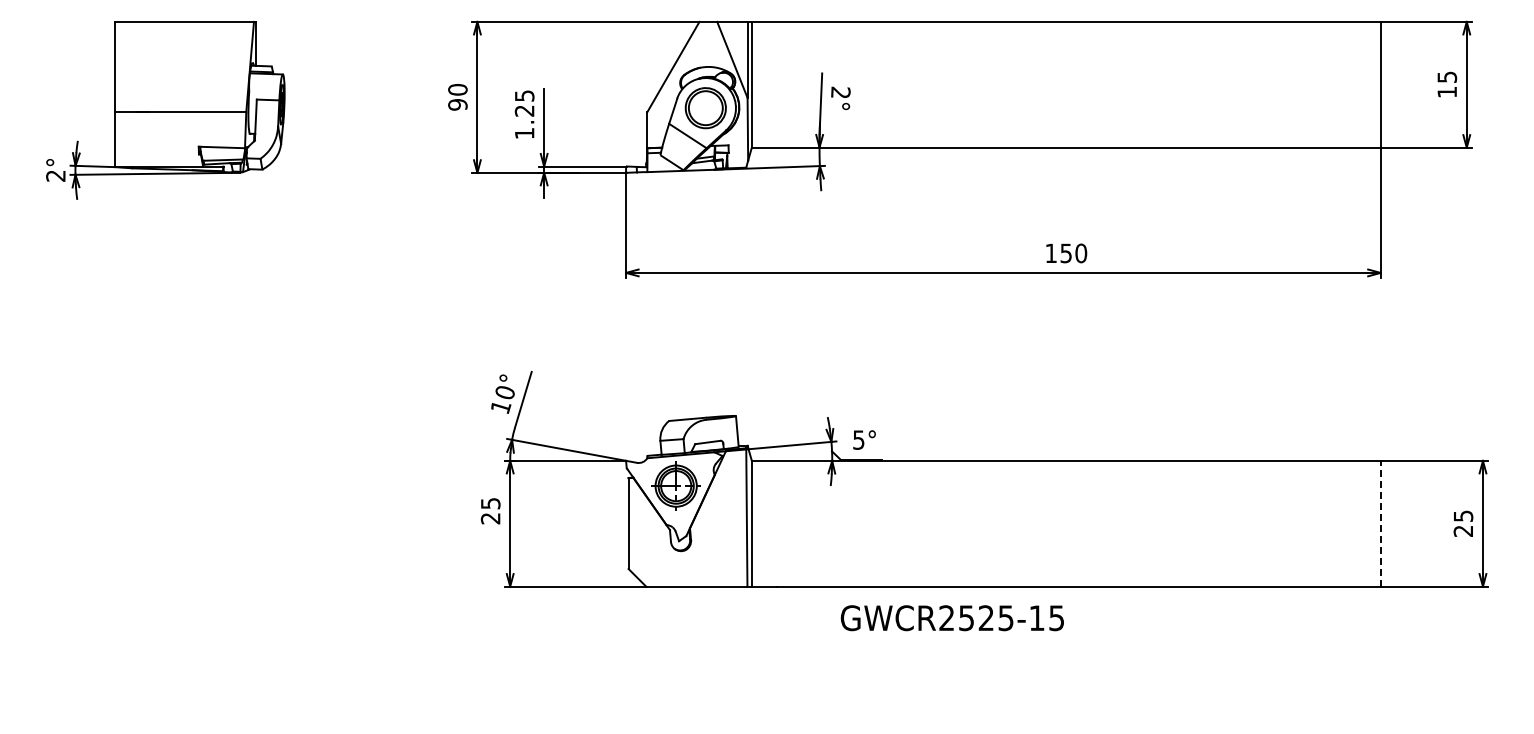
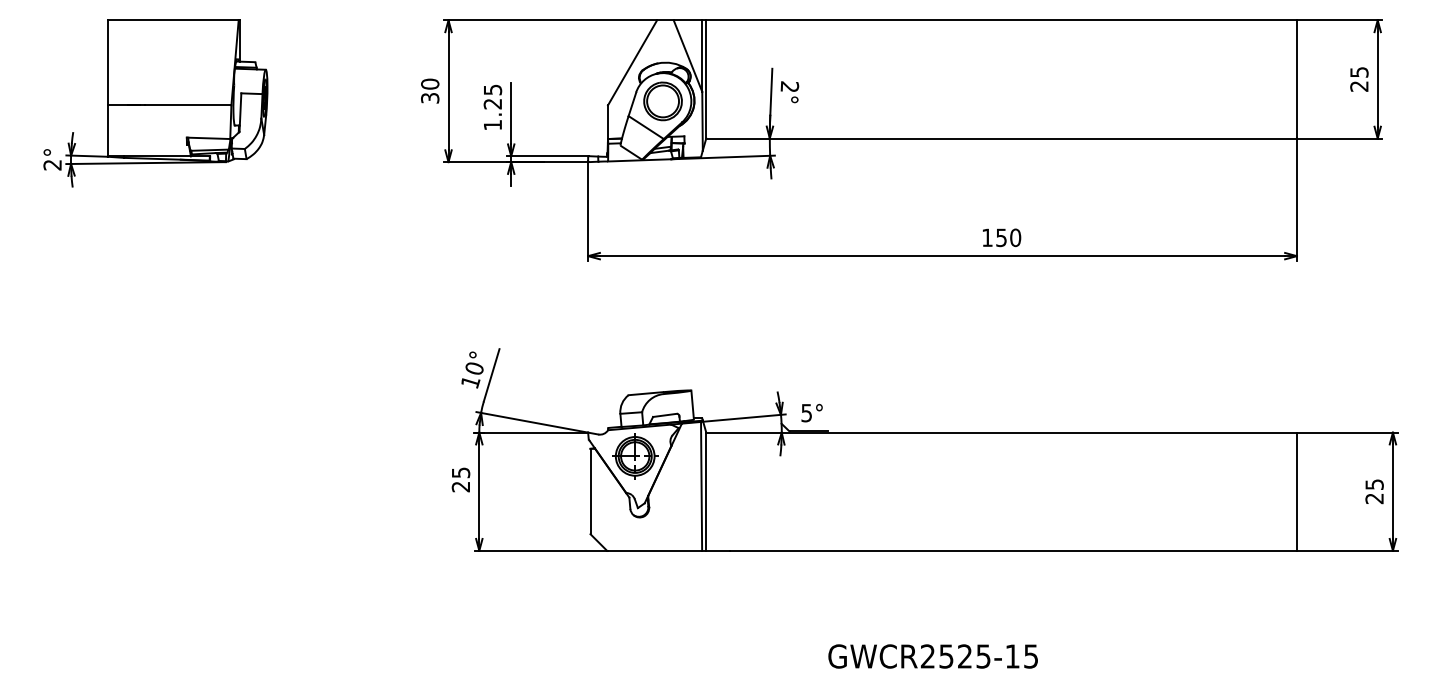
text: (1446, 92) -> (1358, 86), 15 -> 25
text: (457, 104) -> (429, 97), 90 -> 30
line: (1380, 523) -> (1296, 491), dashed -> solid
text: (951, 618) -> (932, 656), moved

